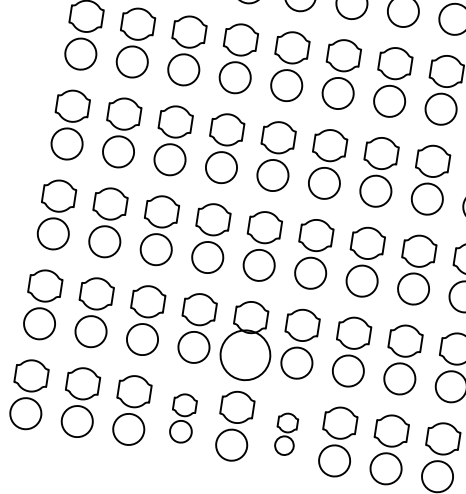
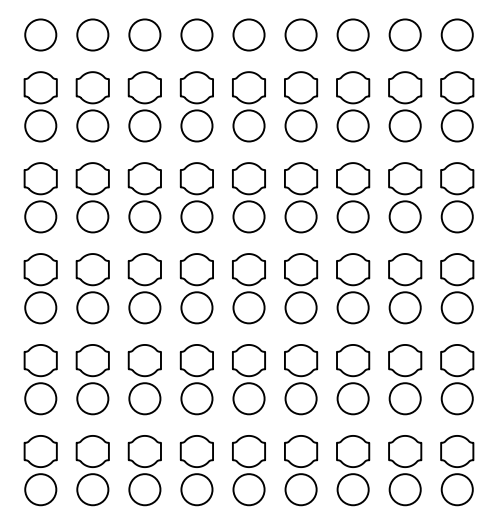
circle: (244, 354) -> (248, 398), size x0.62
part: (182, 418) -> (196, 470), size x1.43
part: (286, 434) -> (301, 470), size x1.67

